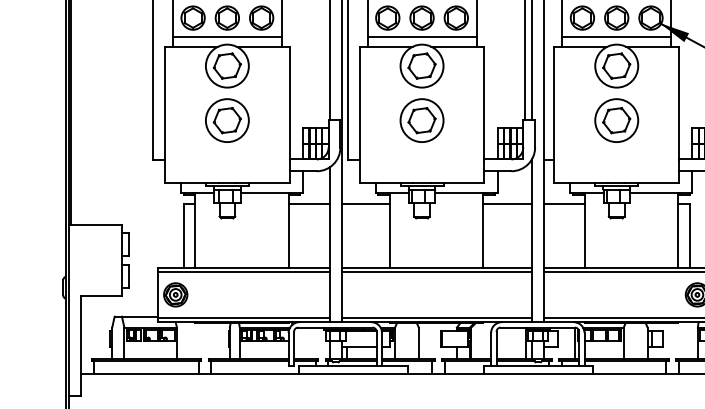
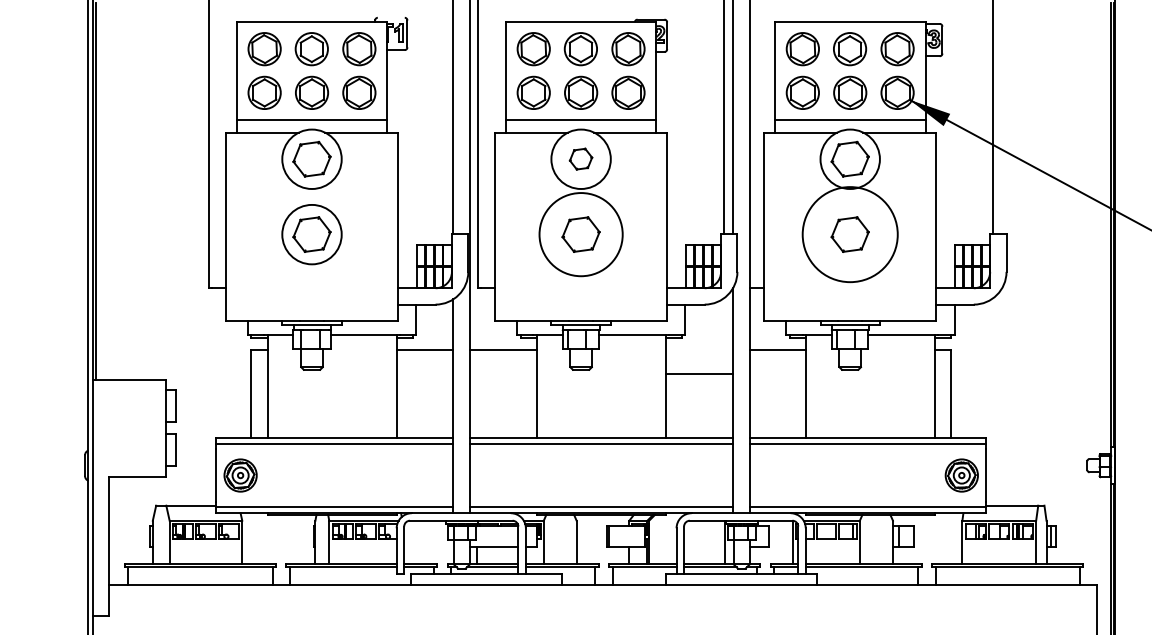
part: (421, 65) -> (580, 158), size x0.6
circle: (421, 120) -> (580, 234), size x1.4
circle: (616, 120) -> (849, 234), size x1.6
line: (507, 204) -> (699, 374), moved

